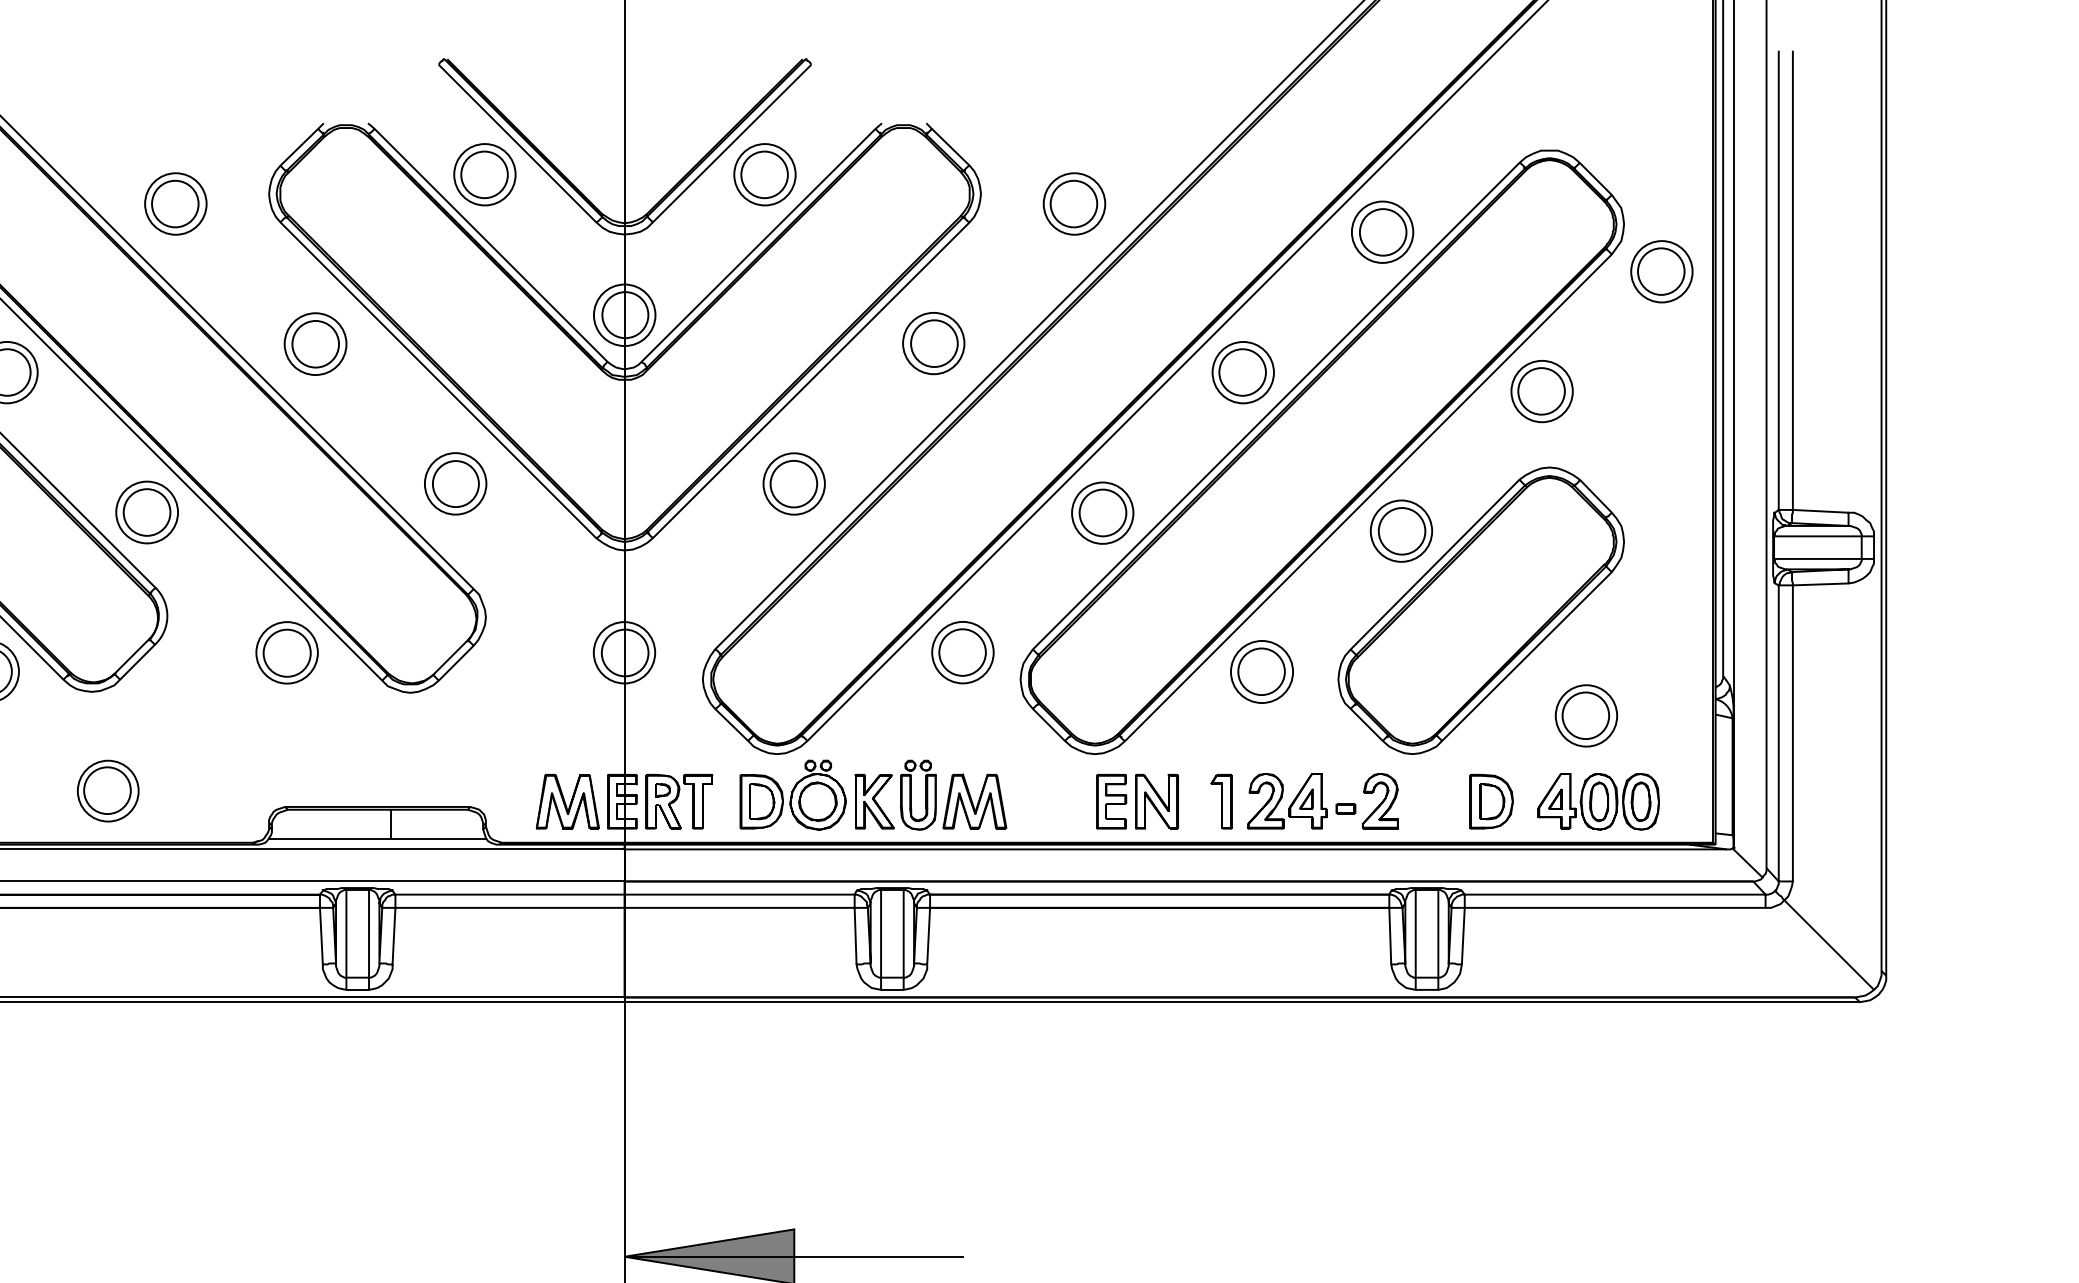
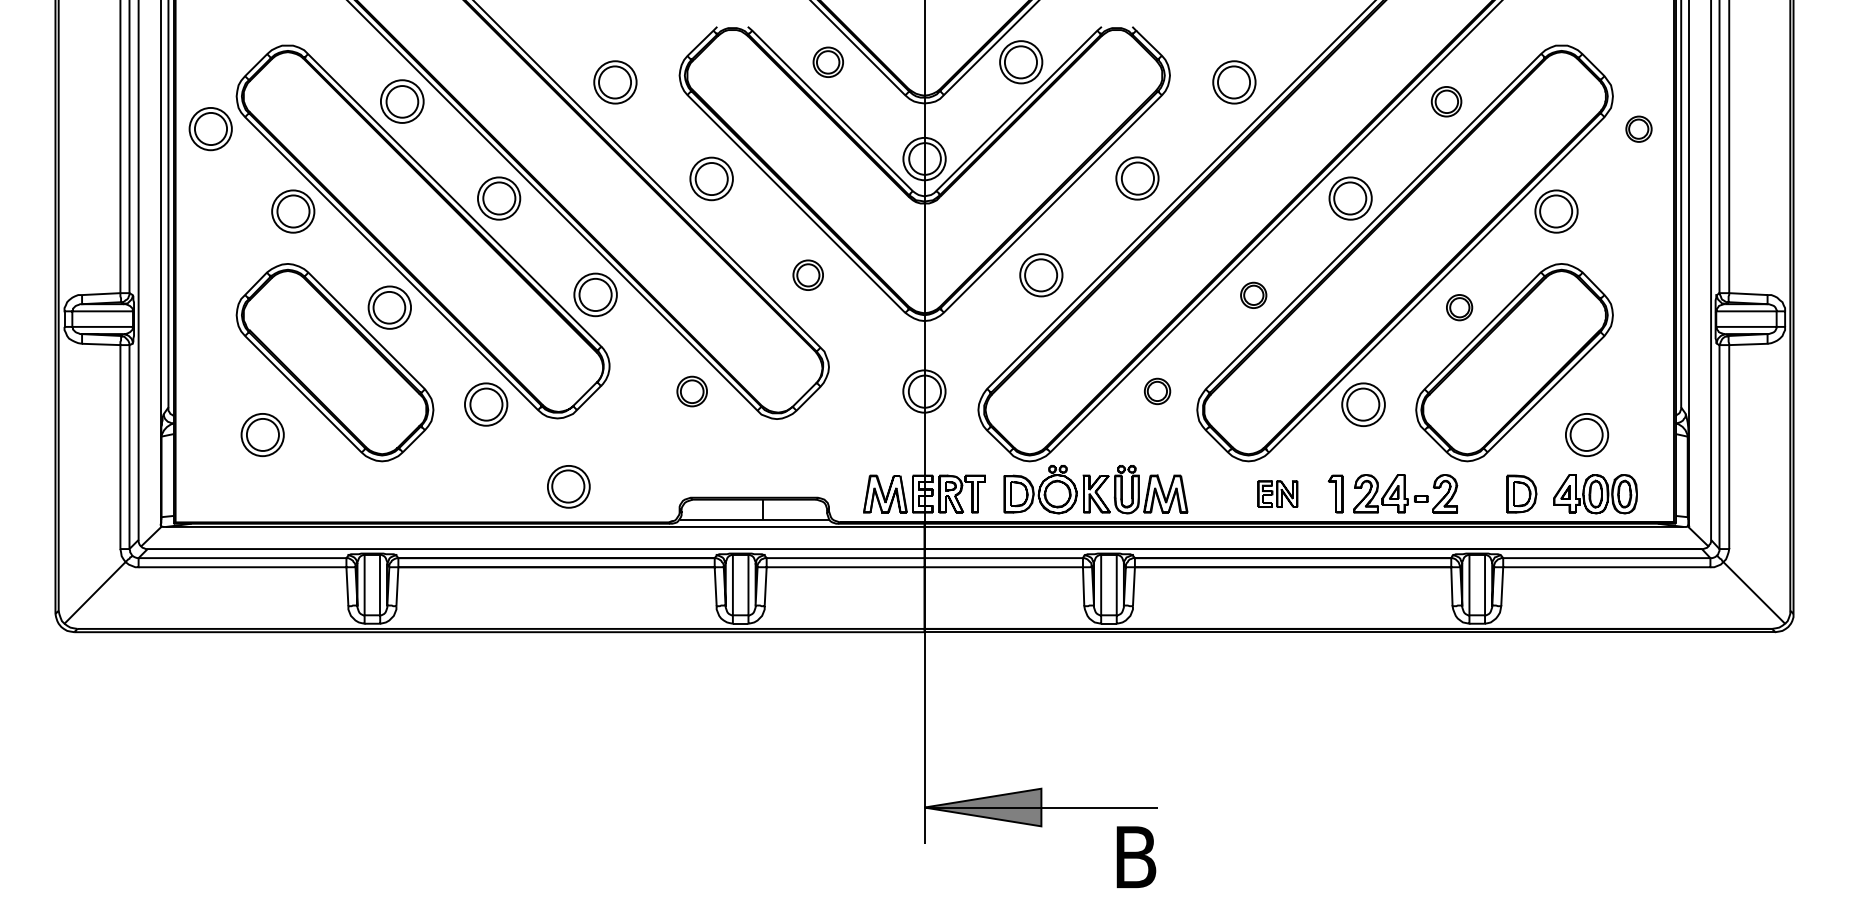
part: (485, 175) -> (828, 62), size x0.7
part: (1382, 231) -> (1446, 101), size x0.7
part: (1661, 272) -> (1638, 129), size x0.6
part: (456, 484) -> (808, 275), size x0.7
part: (1102, 513) -> (1253, 295), size x0.6
part: (1401, 530) -> (1459, 307), size x0.6
part: (287, 652) -> (692, 391), size x0.7
part: (962, 652) -> (1157, 391), size x0.6
part: (1137, 800) -> (1277, 493), size x0.7

